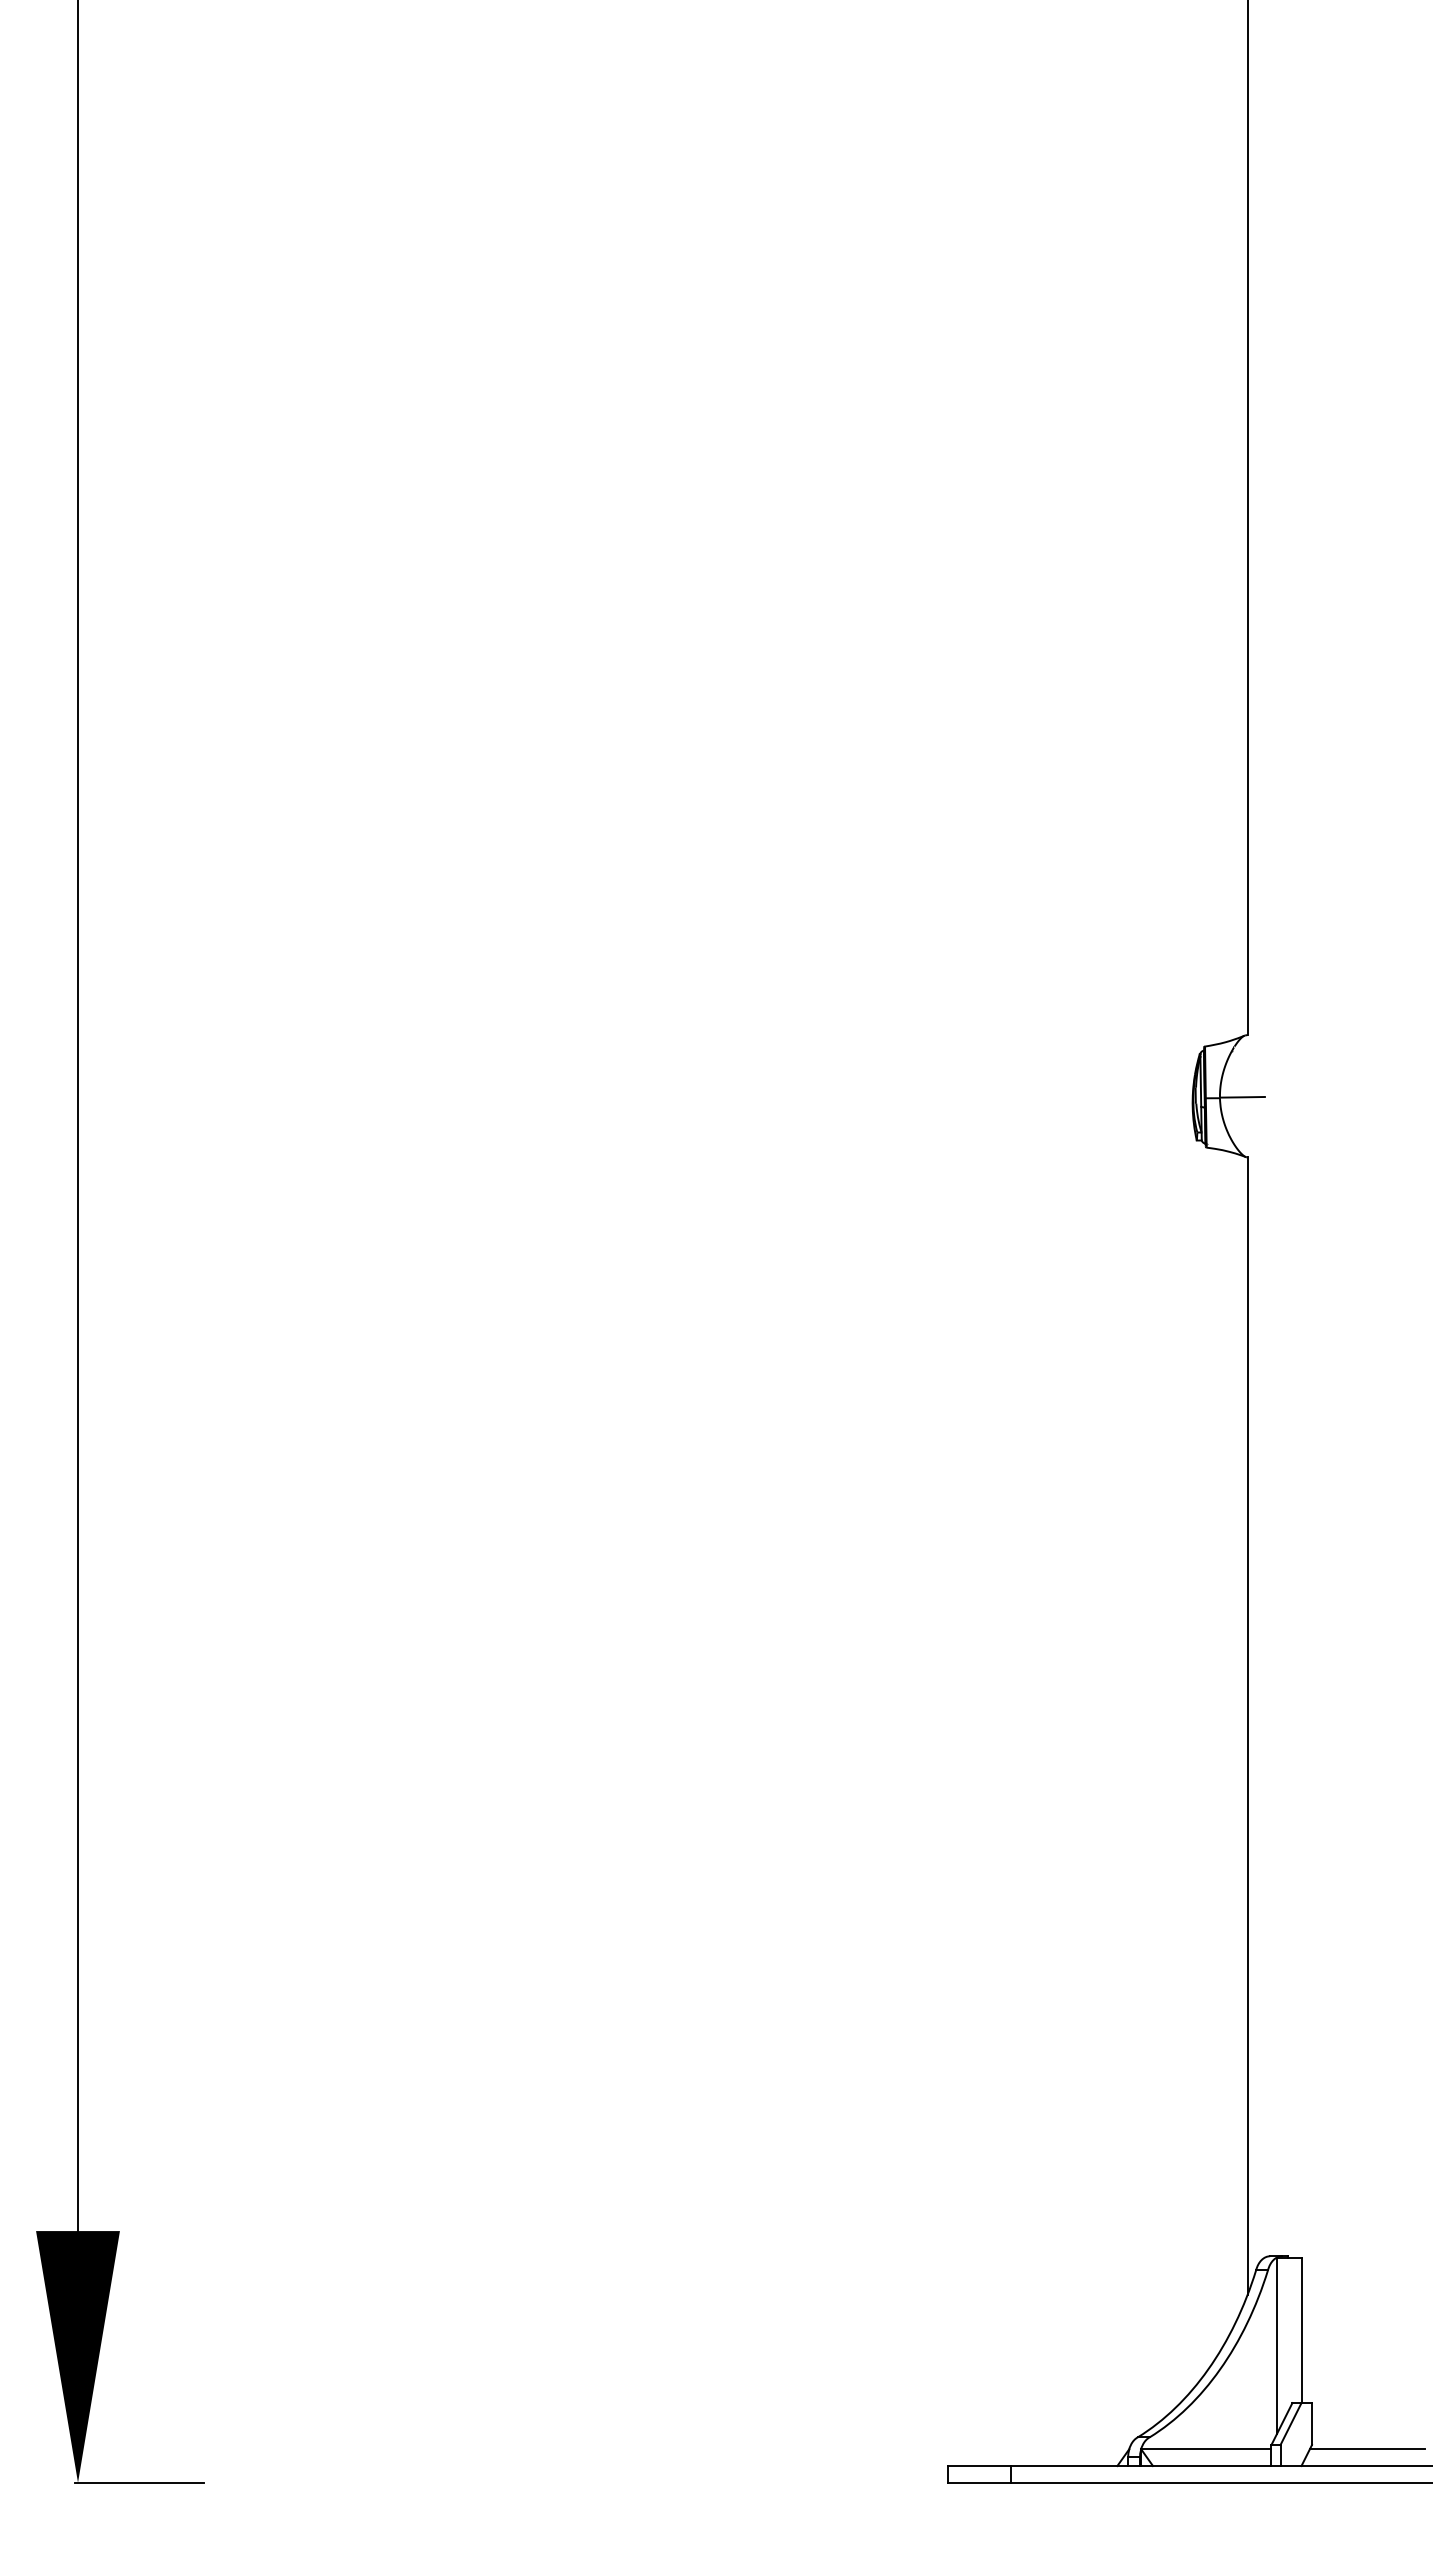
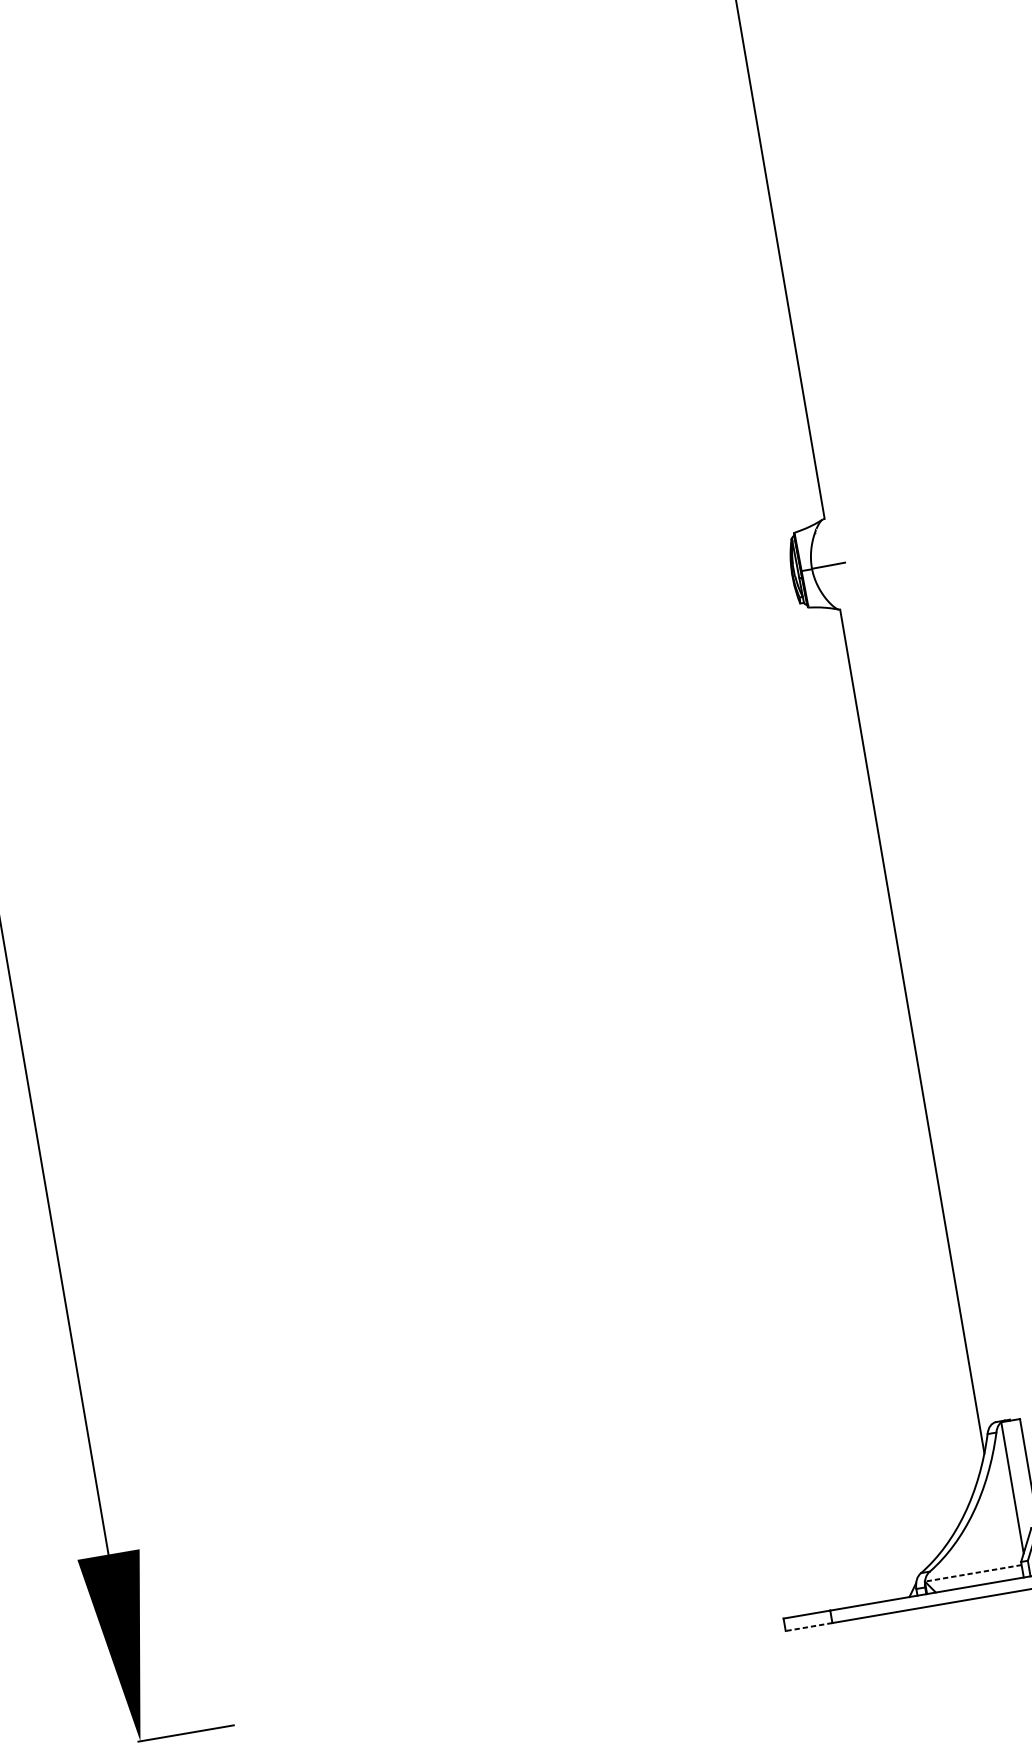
line: (1205, 2449) -> (972, 1573), solid -> dashed
line: (978, 2482) -> (808, 1626), solid -> dashed

